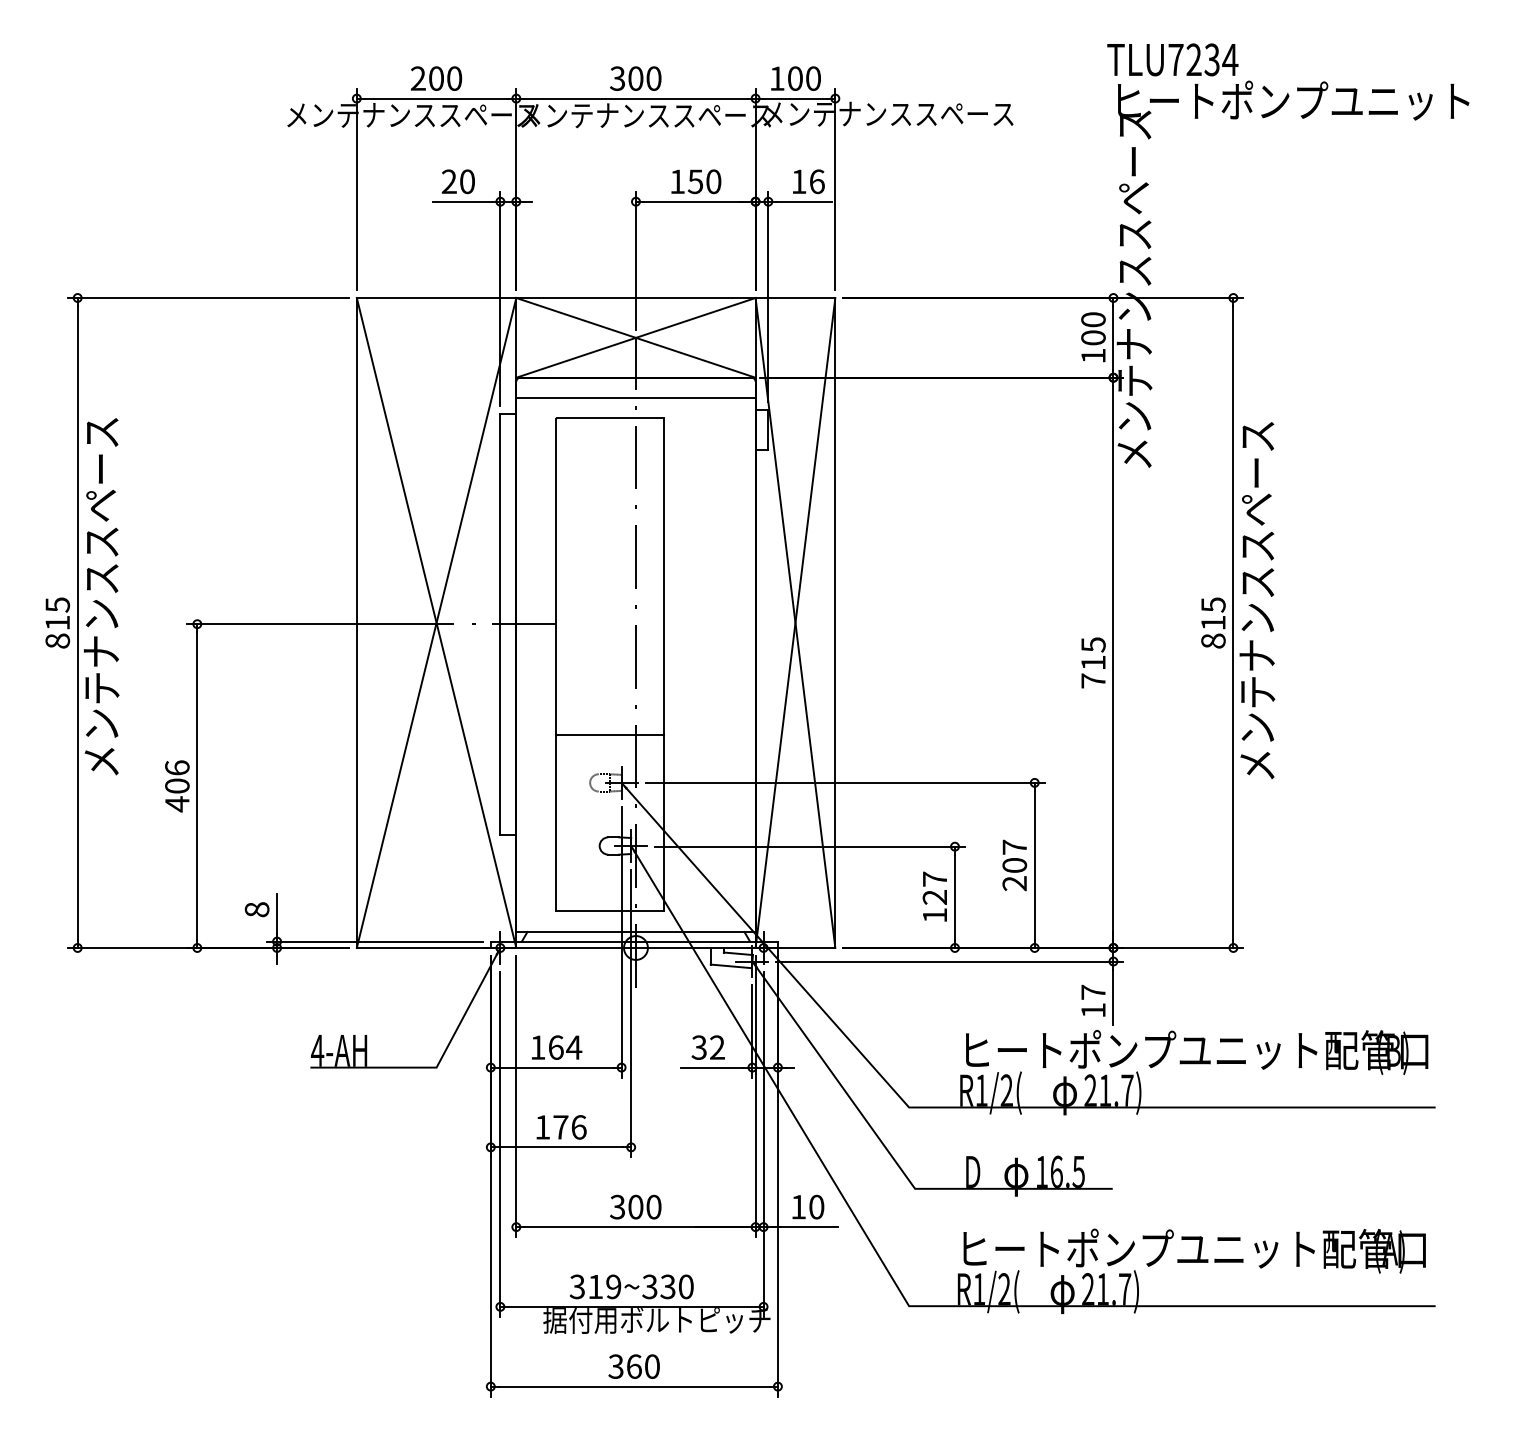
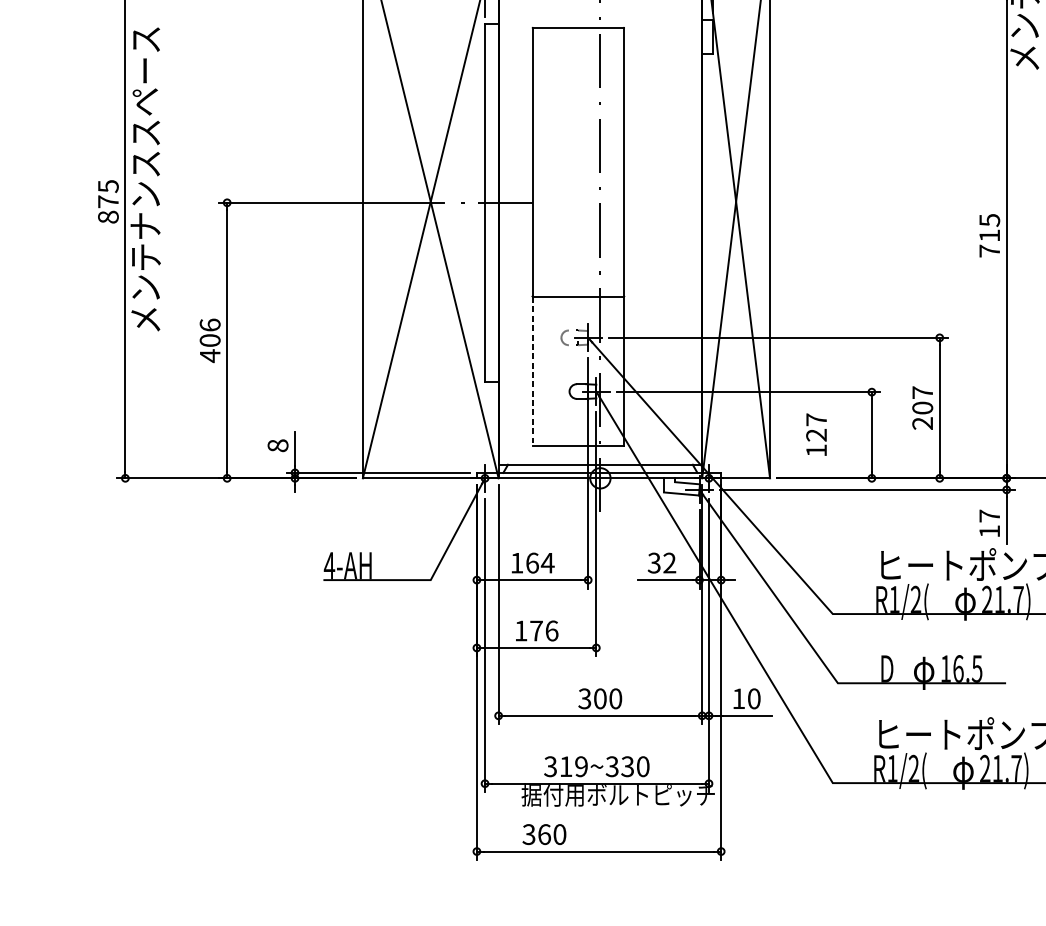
line: (635, 397) -> (600, 9), removed
text: (57, 622) -> (108, 201), 815 -> 875
line: (556, 822) -> (532, 371), solid -> dashed
text: (934, 896) -> (816, 434), moved
text: (633, 1366) -> (543, 834), moved

